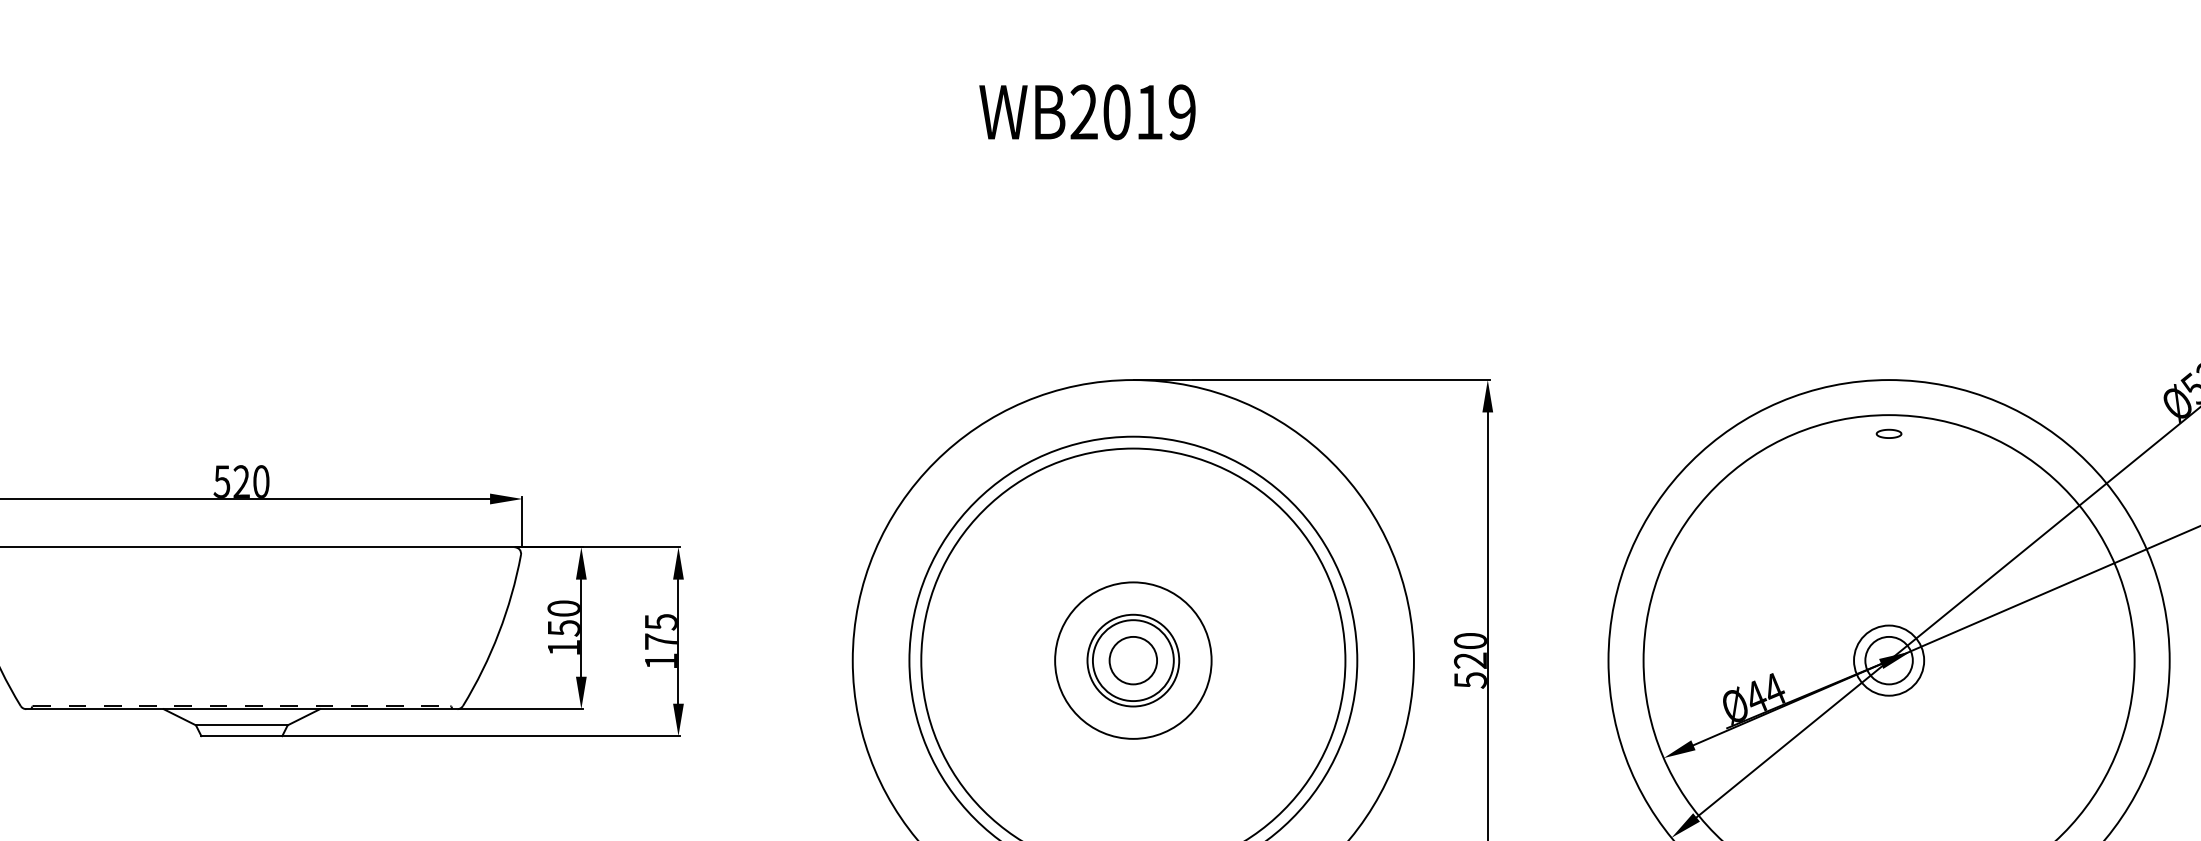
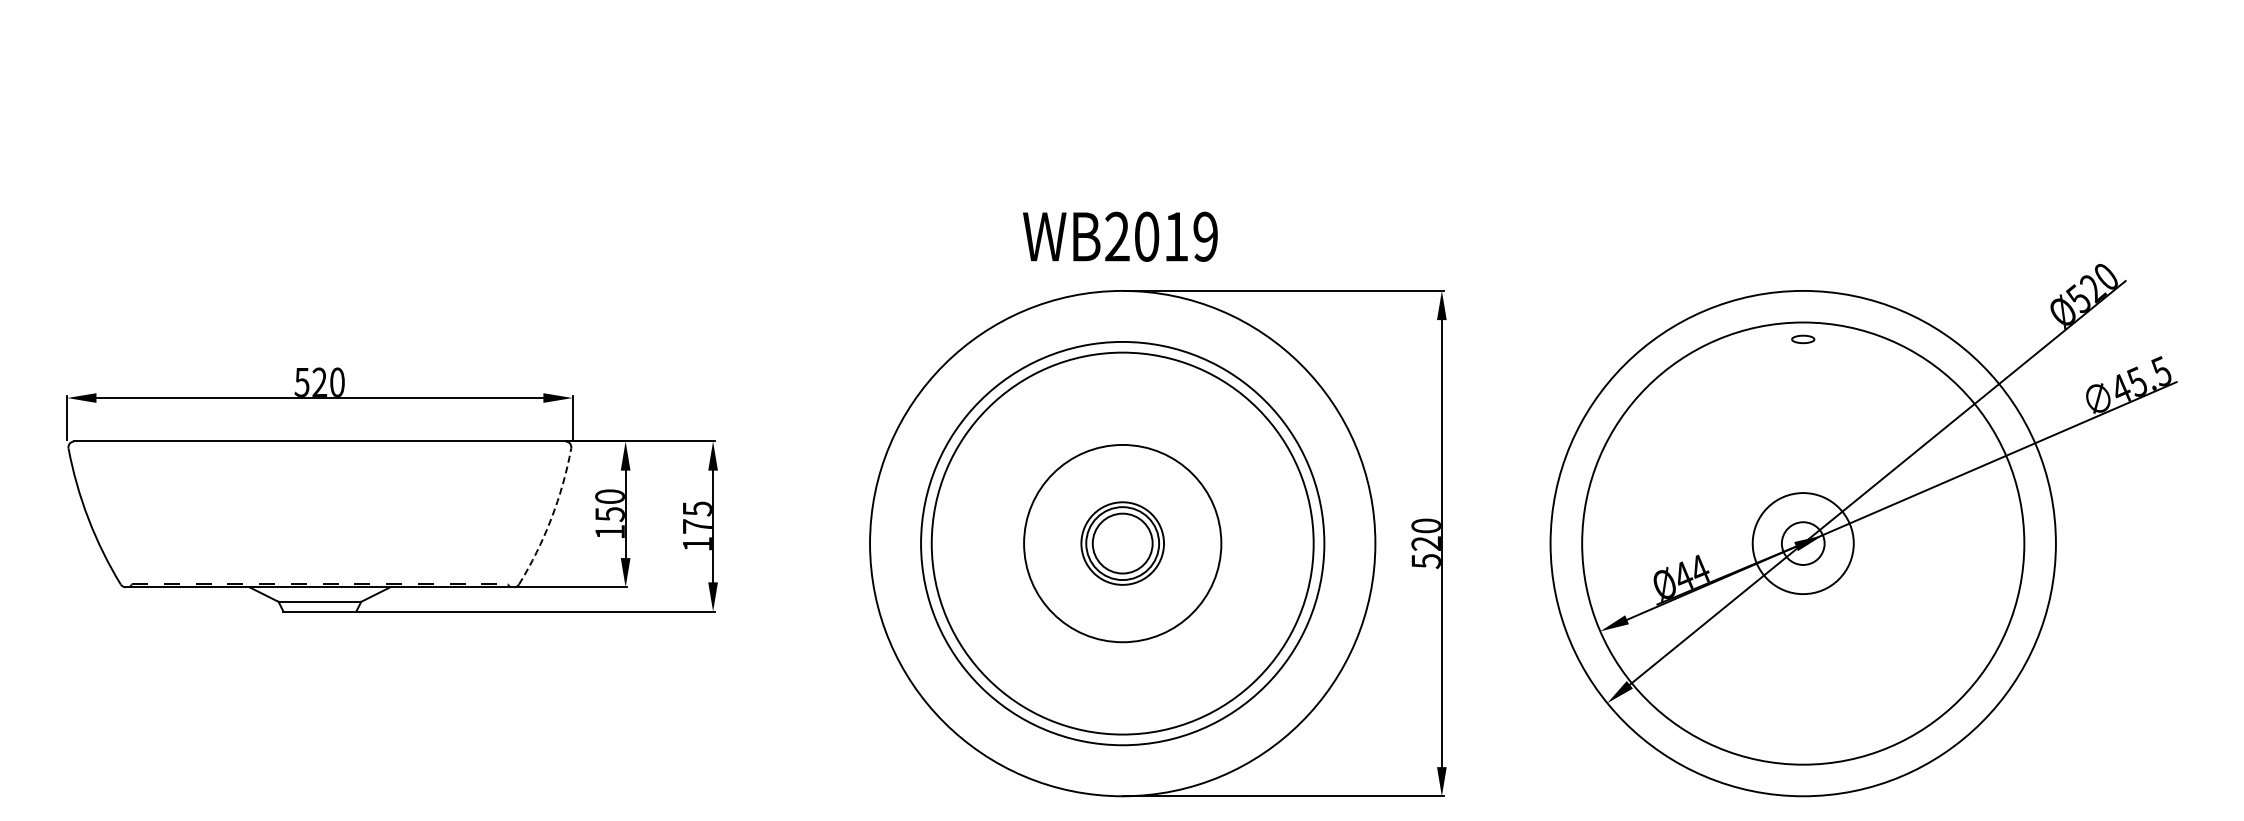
text: (1087, 111) -> (1120, 236), moved
arc: (499, 632) -> (551, 518), solid -> dashed
circle: (1133, 660) -> (1122, 543), size x1.4
circle: (1133, 660) -> (1122, 543), size x1.4
circle: (1888, 660) -> (1802, 543), size x1.6

